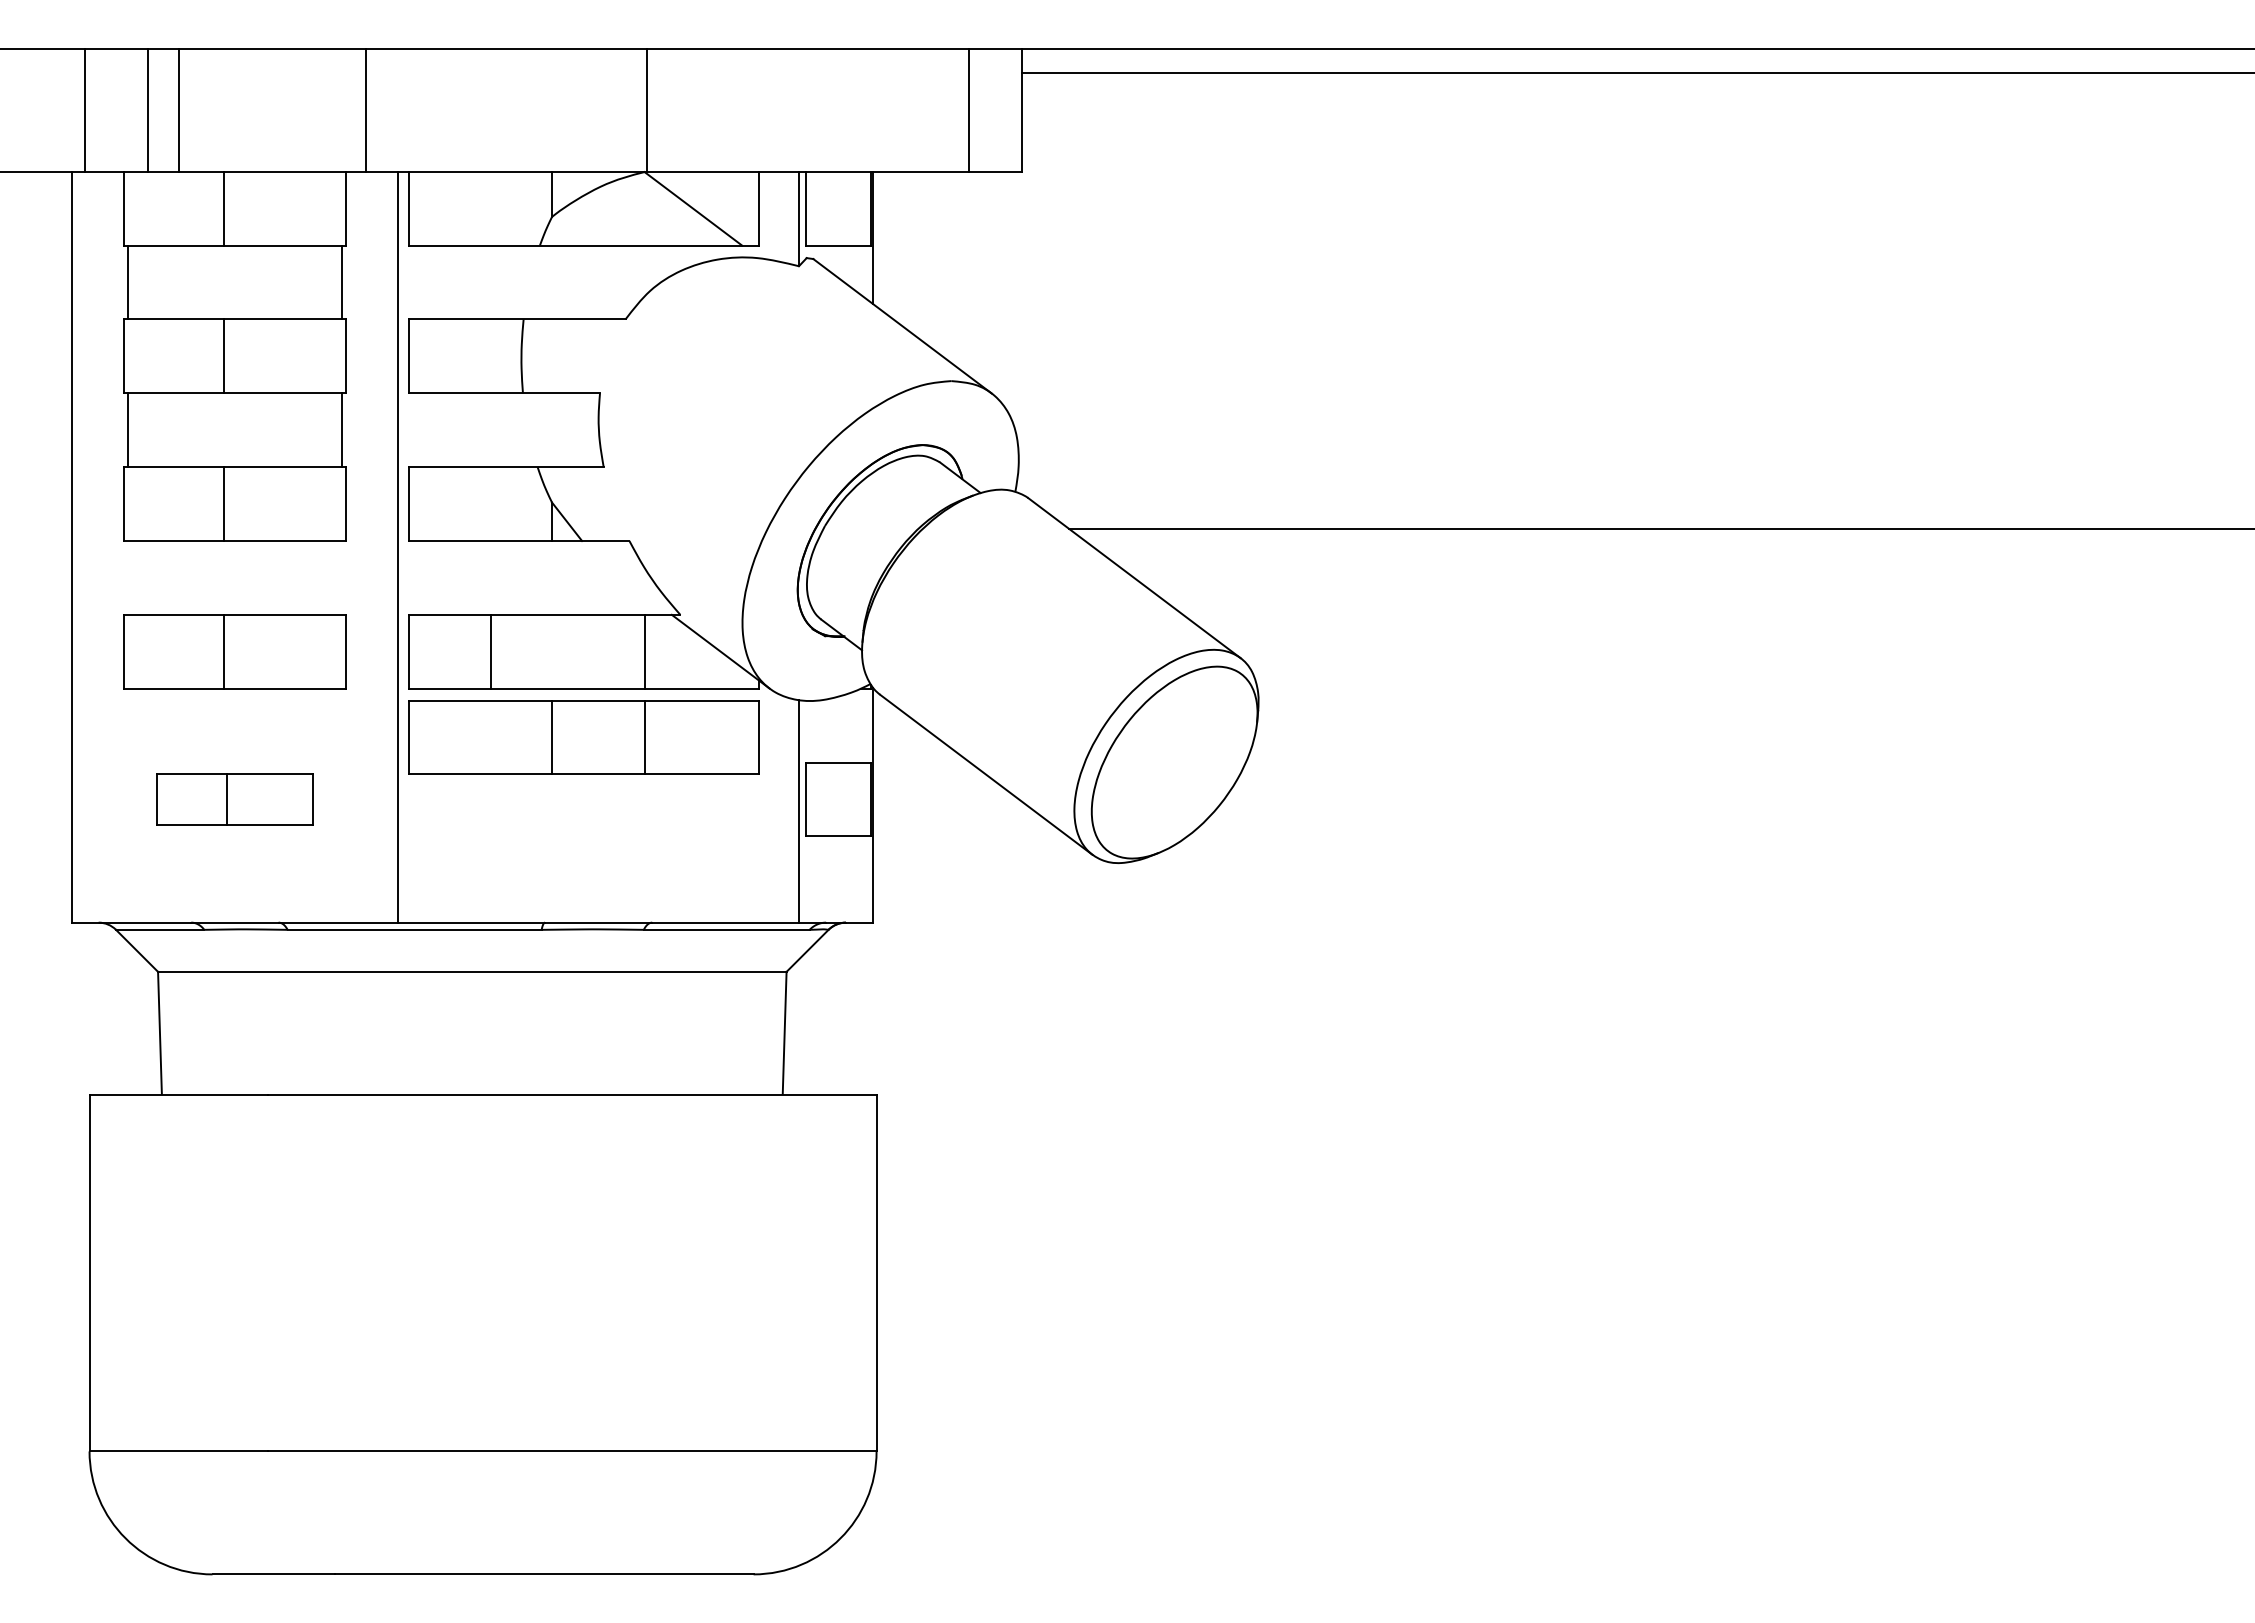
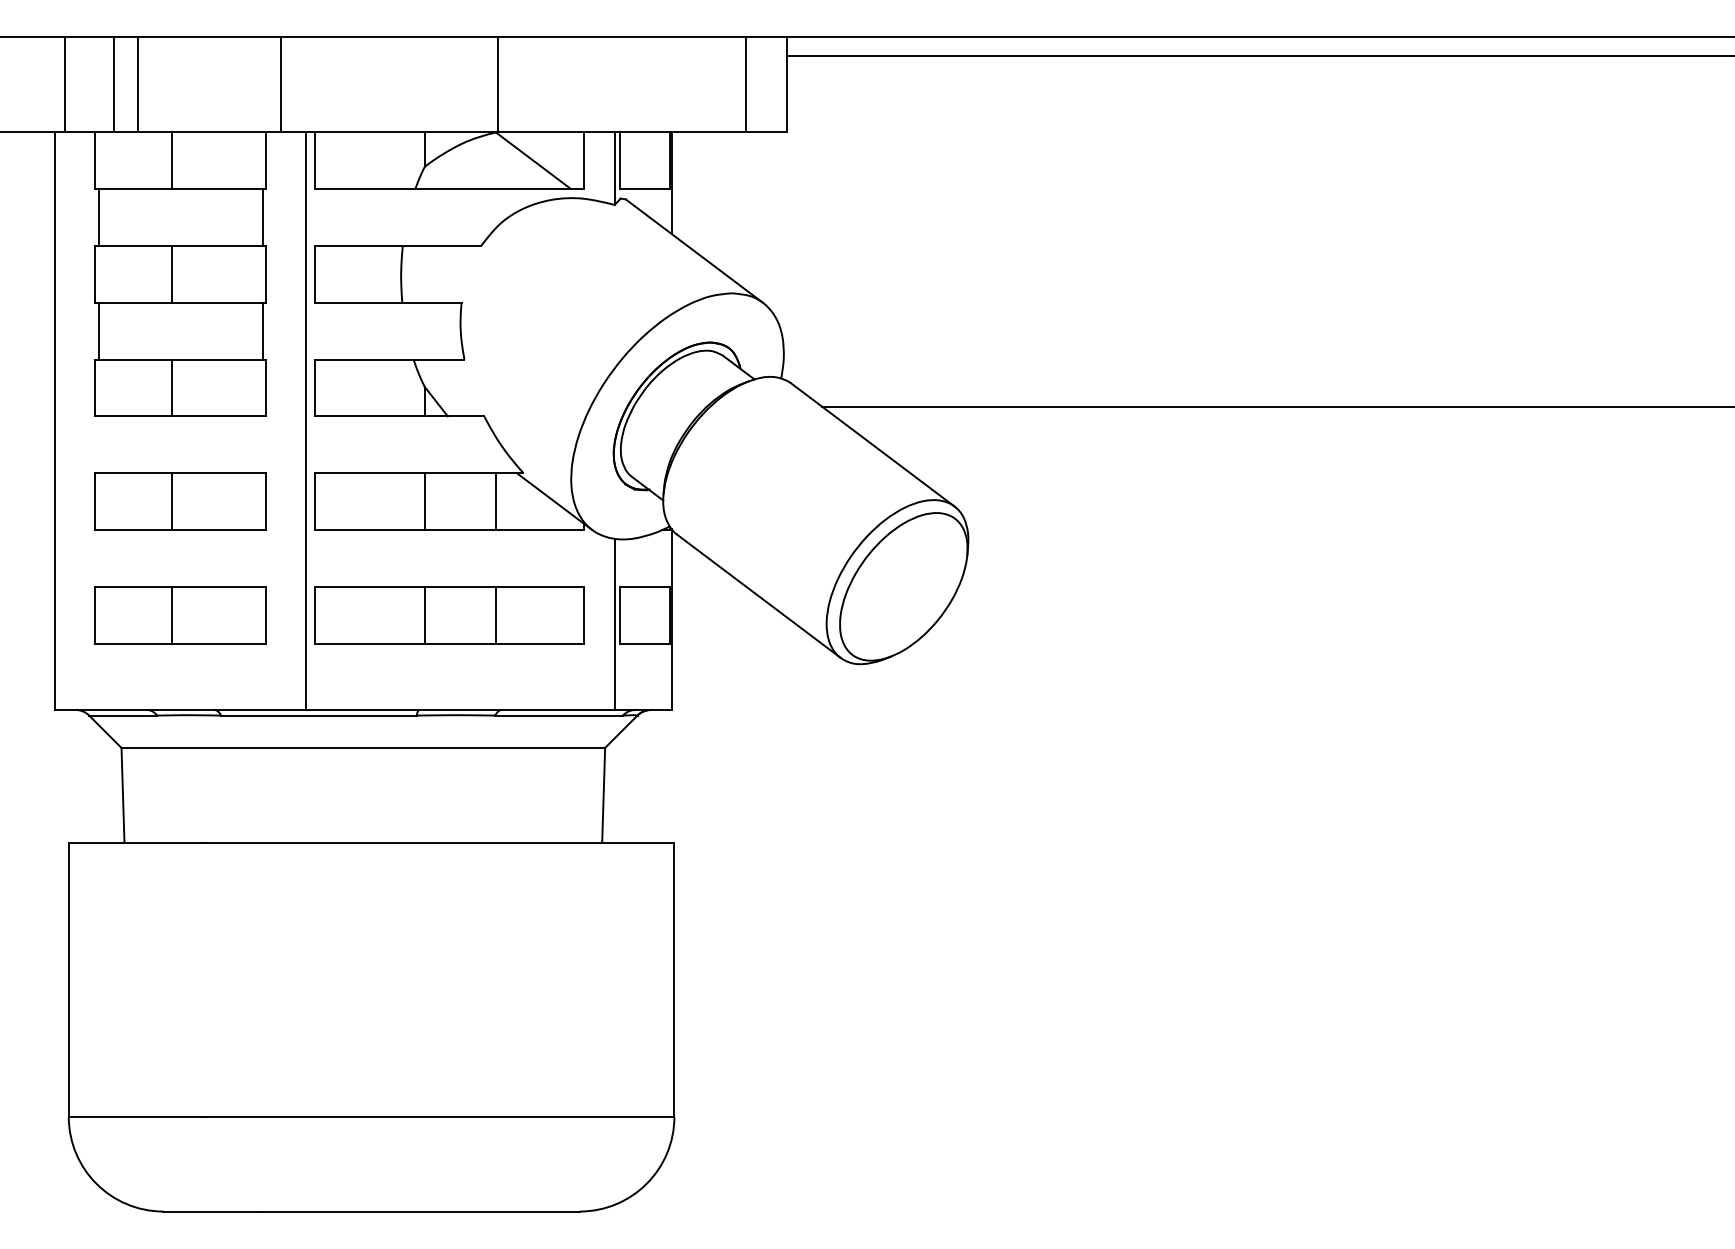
line: (491, 651) -> (425, 501), moved
part: (583, 737) -> (448, 615), moved
part: (234, 799) -> (180, 615), size x1.43

